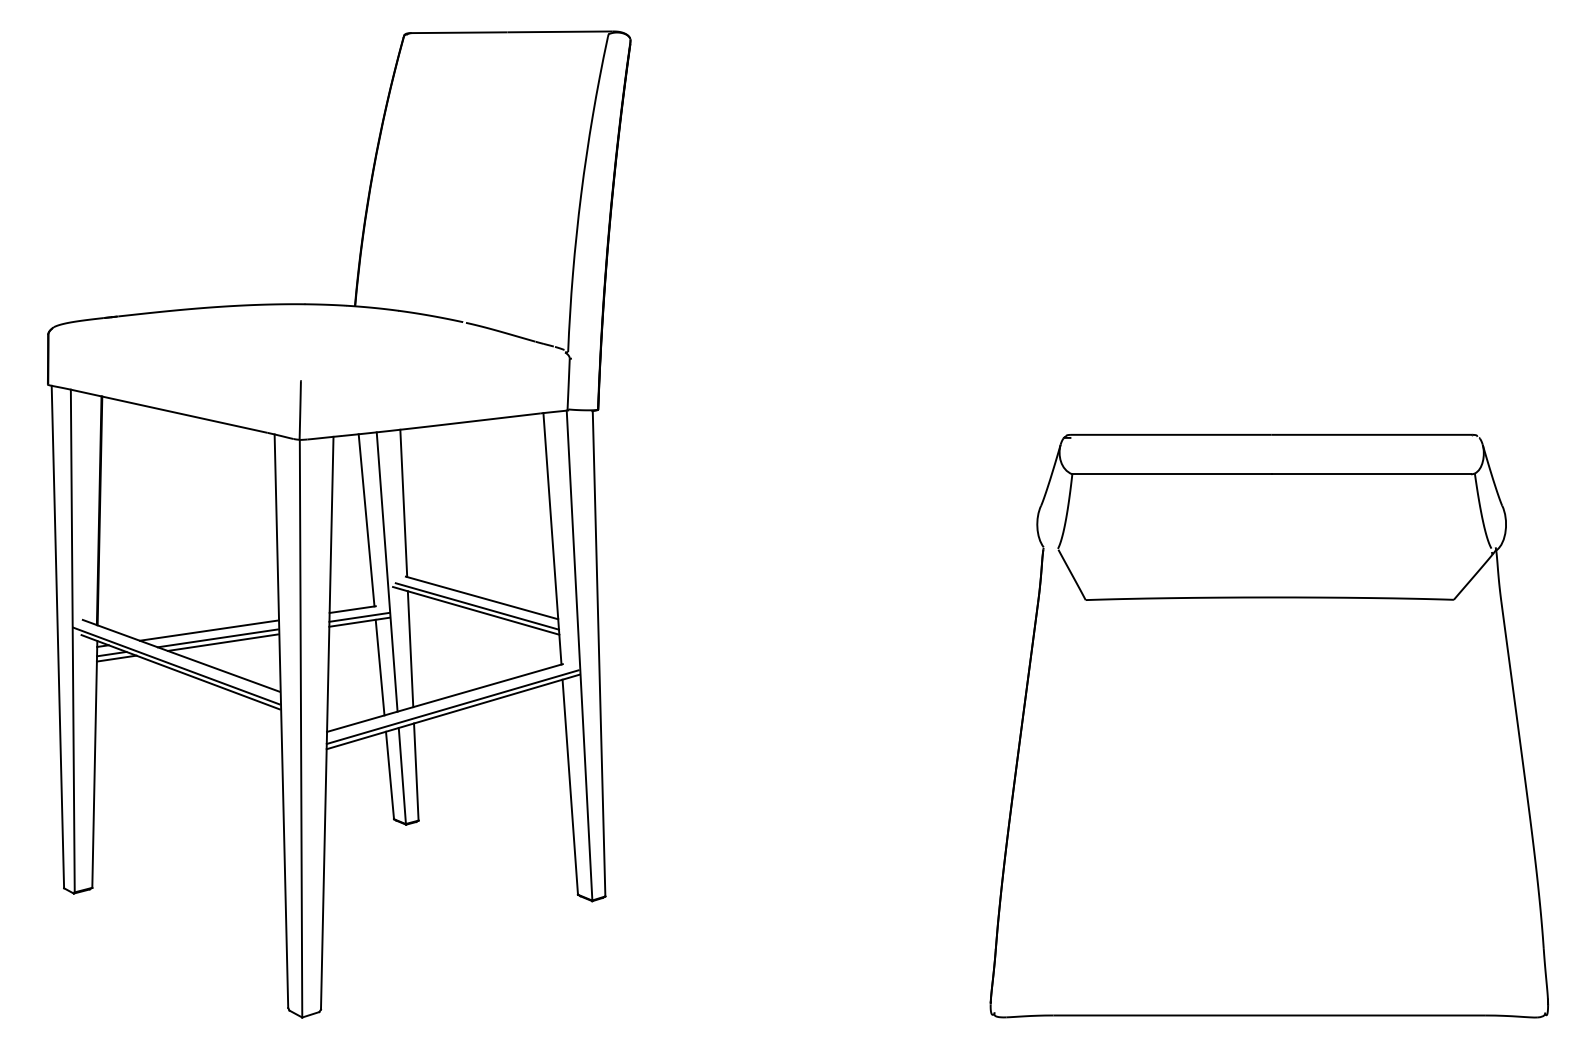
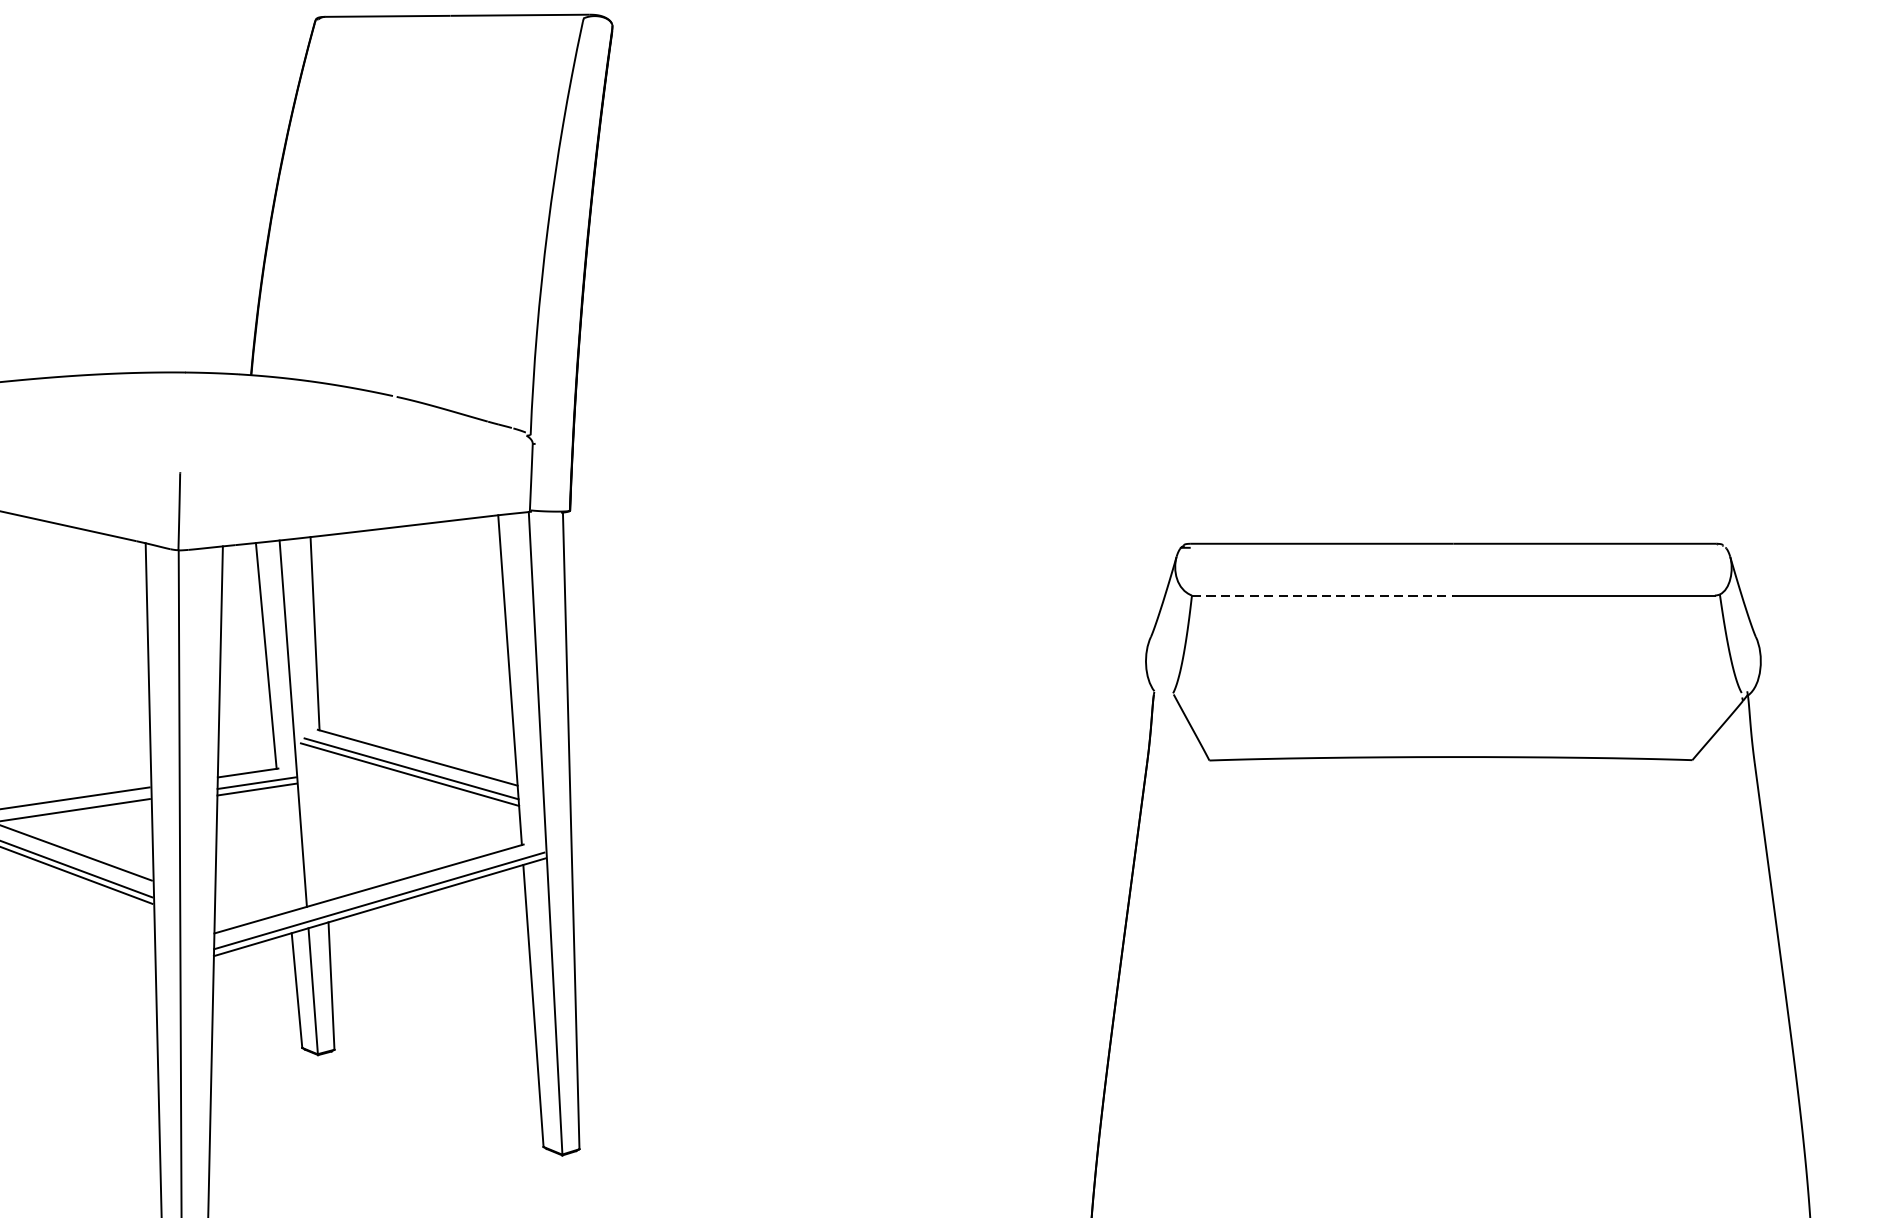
line: (1172, 474) -> (1323, 595), solid -> dashed
line: (222, 642) -> (77, 816), removed
line: (410, 649) -> (323, 825), removed
line: (379, 667) -> (283, 848), removed

